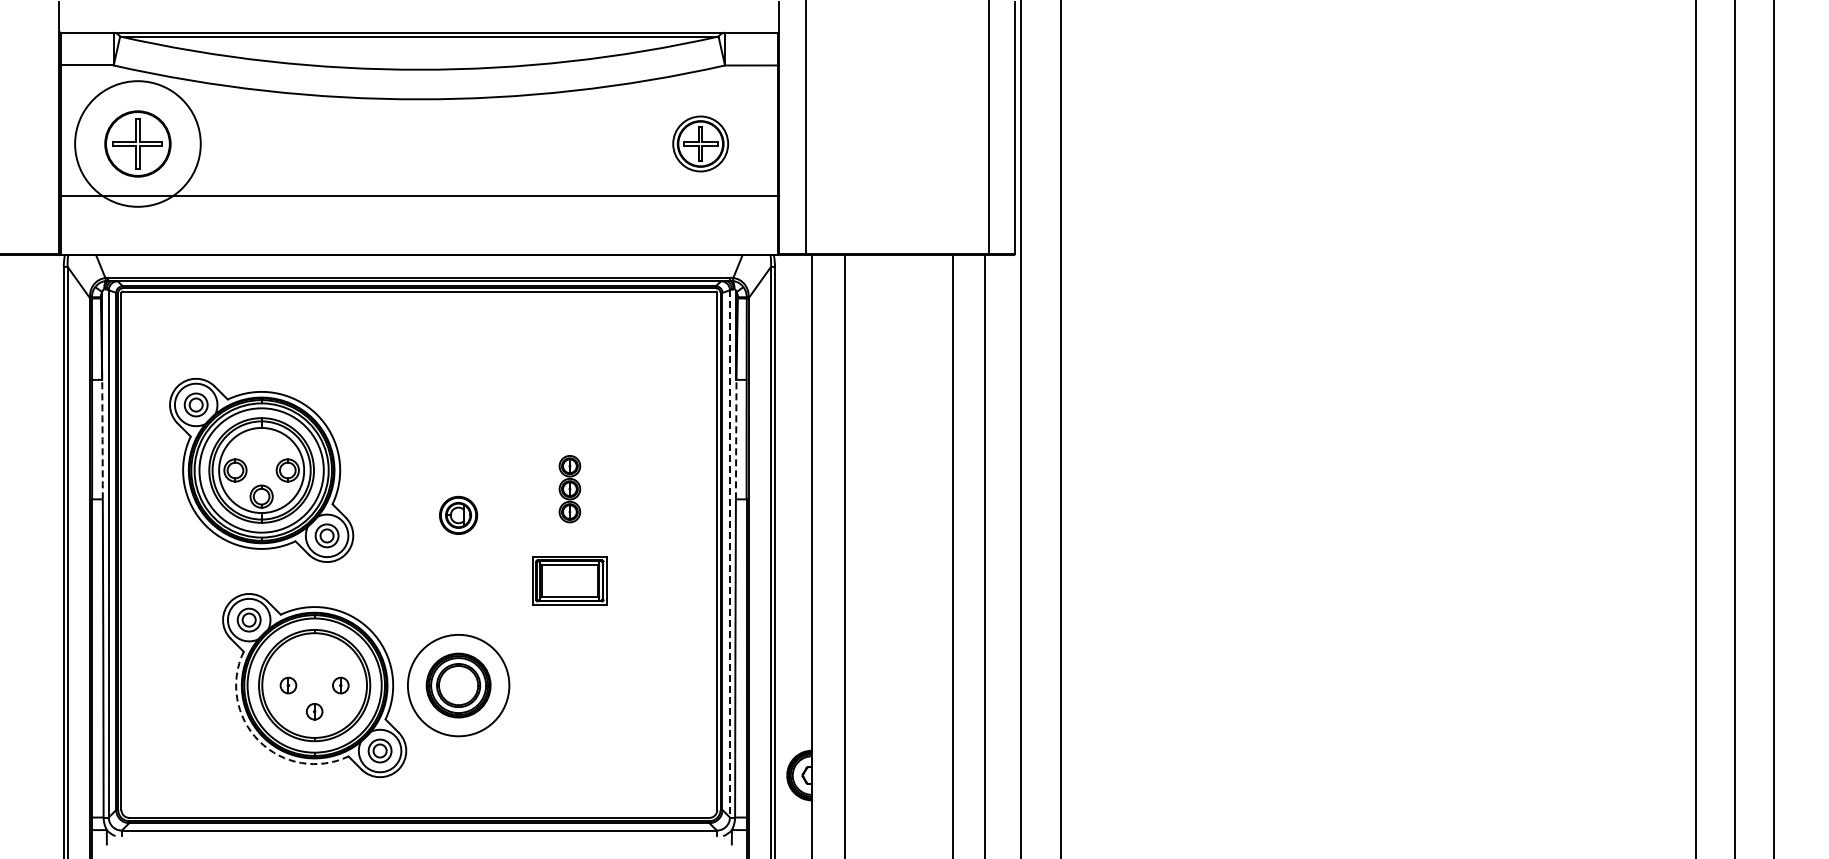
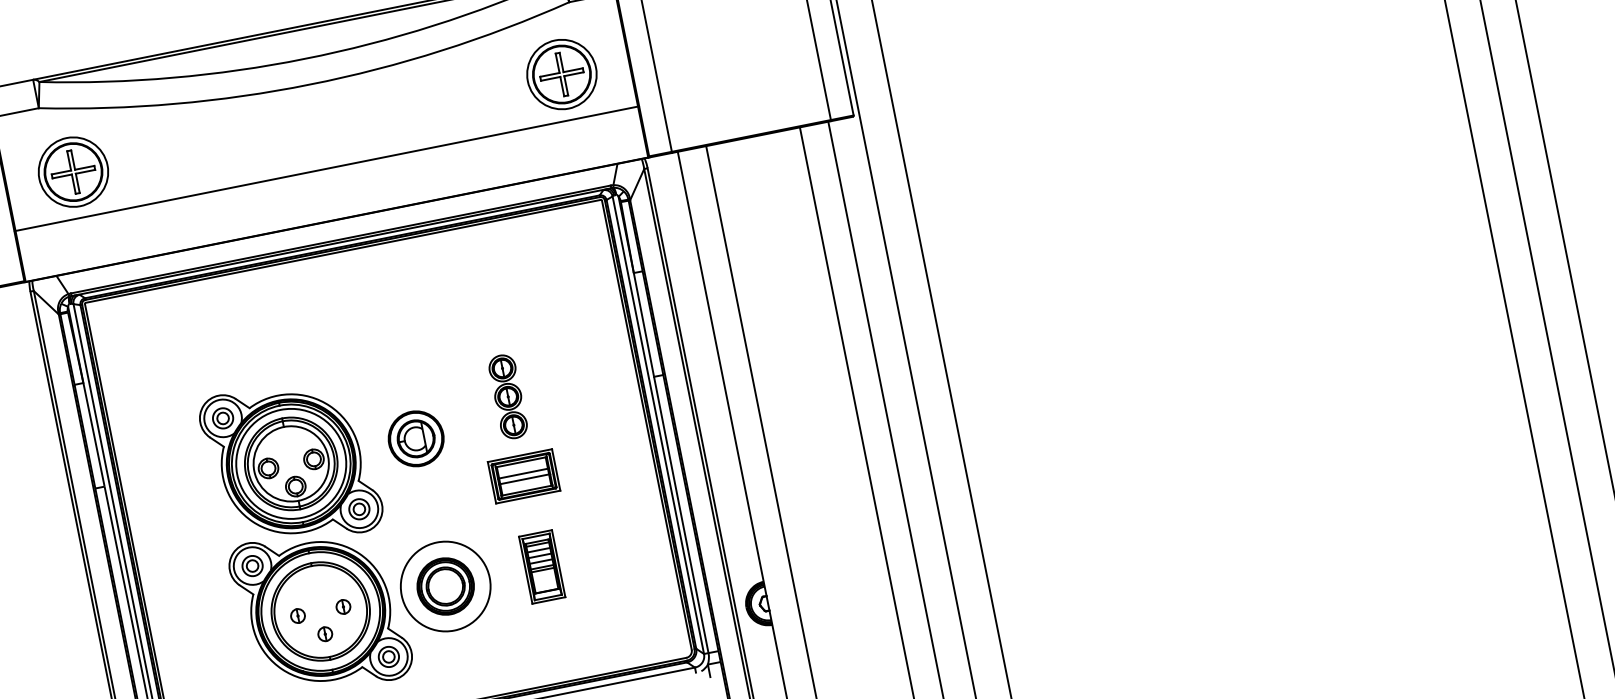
circle: (137, 143) -> (73, 171), size x0.62
part: (700, 143) -> (561, 74), size x1.43
arc: (102, 439) -> (93, 434), dashed -> solid
line: (736, 439) -> (644, 324), dashed -> solid
part: (261, 470) -> (291, 463), moved
part: (569, 488) -> (507, 396), size x1.43
part: (458, 515) -> (416, 438), size x1.67
line: (729, 553) -> (657, 424), dashed -> solid
line: (569, 577) -> (523, 473), added
line: (569, 584) -> (524, 479), added
part: (569, 685) -> (541, 567), added
arc: (259, 741) -> (282, 669), dashed -> solid

